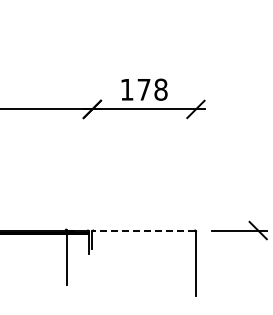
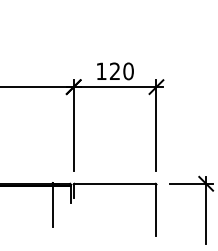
text: (152, 89) -> (121, 71), 178 -> 120
line: (92, 157) -> (73, 125), added
line: (195, 157) -> (156, 125), added
line: (144, 230) -> (115, 183), dashed -> solid
line: (258, 263) -> (206, 210), added

